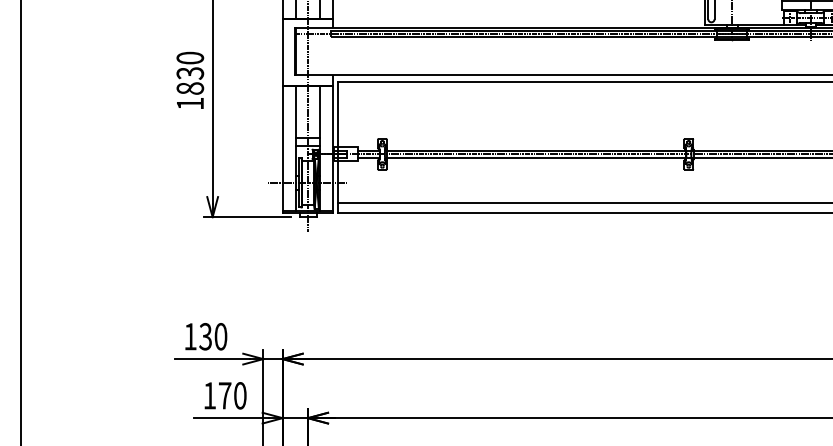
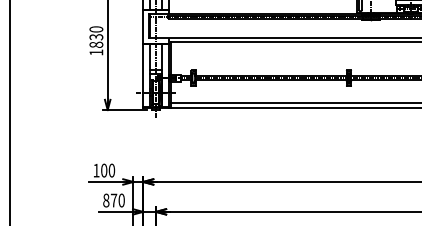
text: (206, 336) -> (104, 170), 130 -> 100
text: (210, 395) -> (106, 200), 170 -> 870

